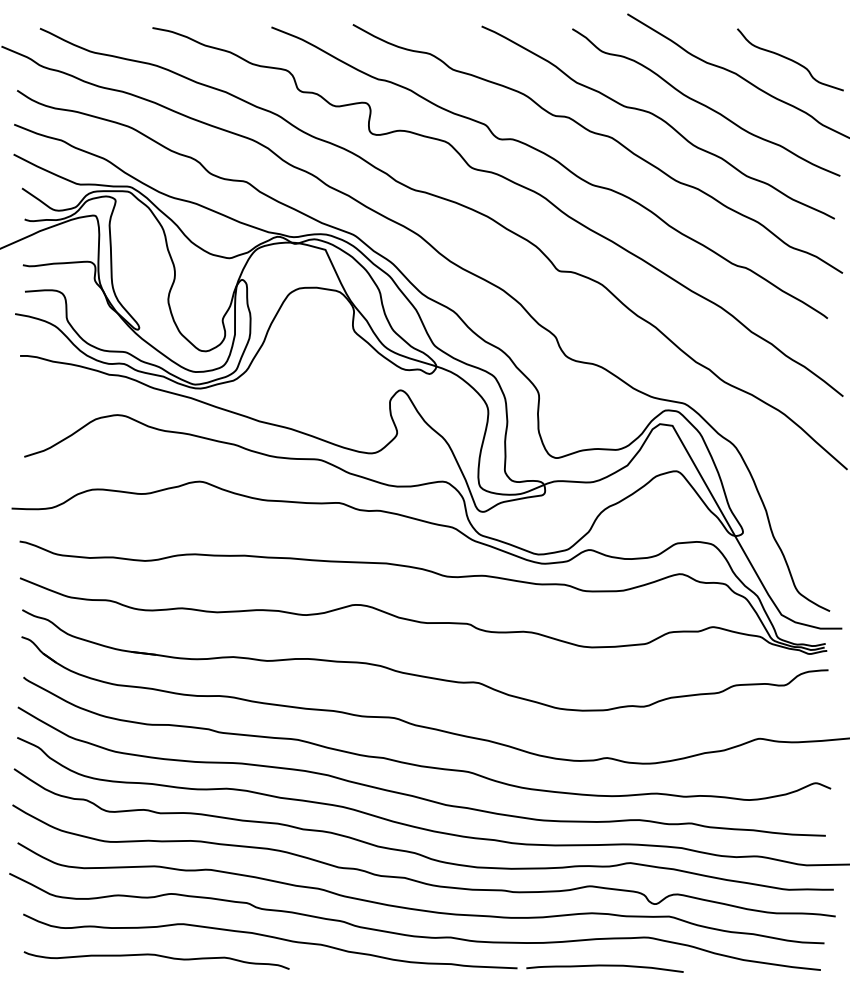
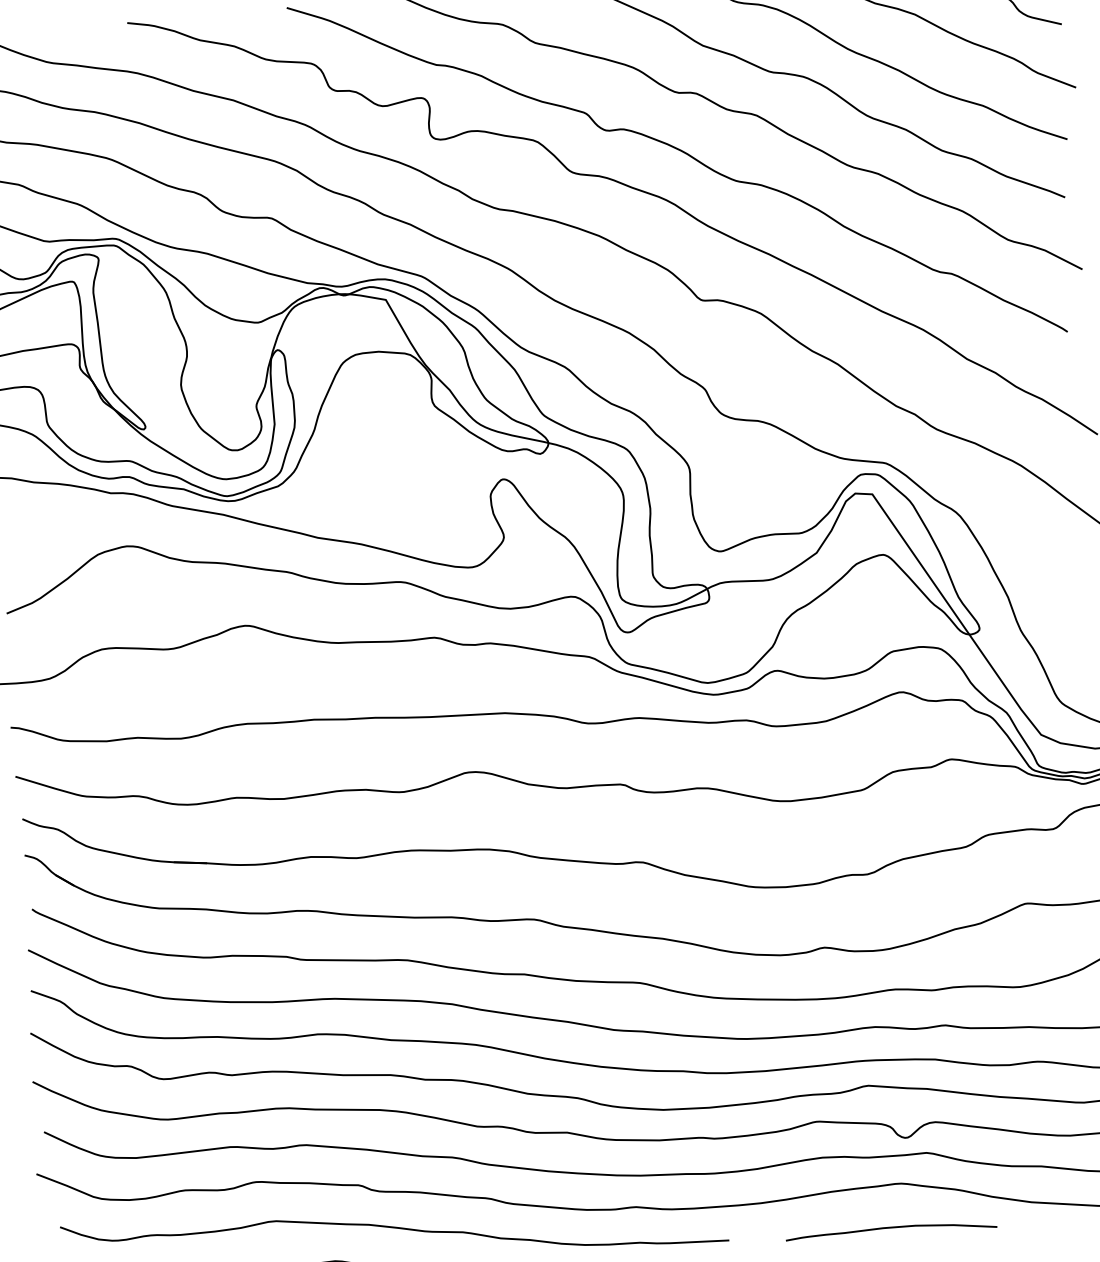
curve: (604, 966) -> (890, 1228), moved

